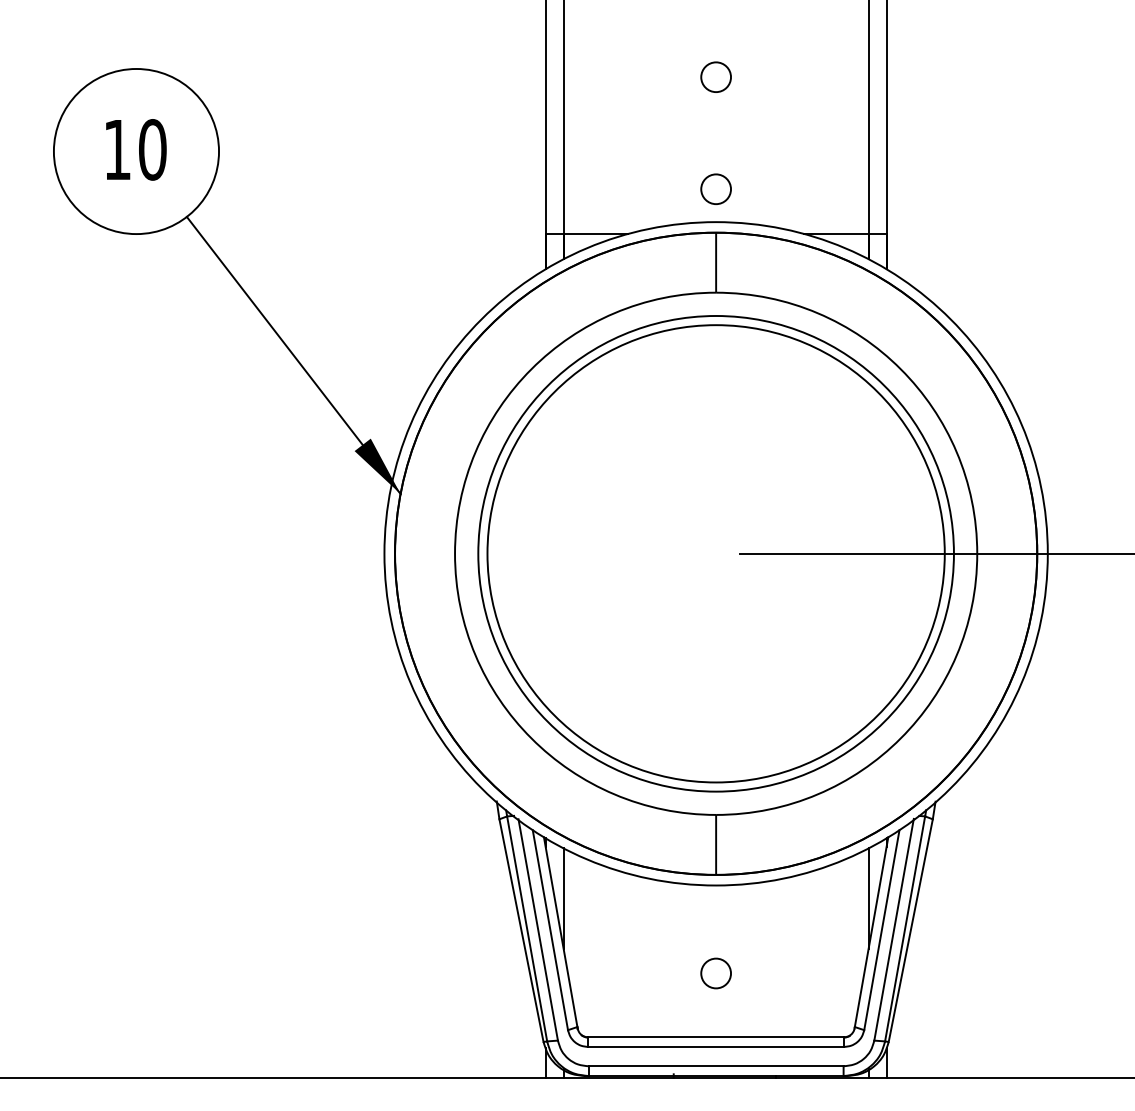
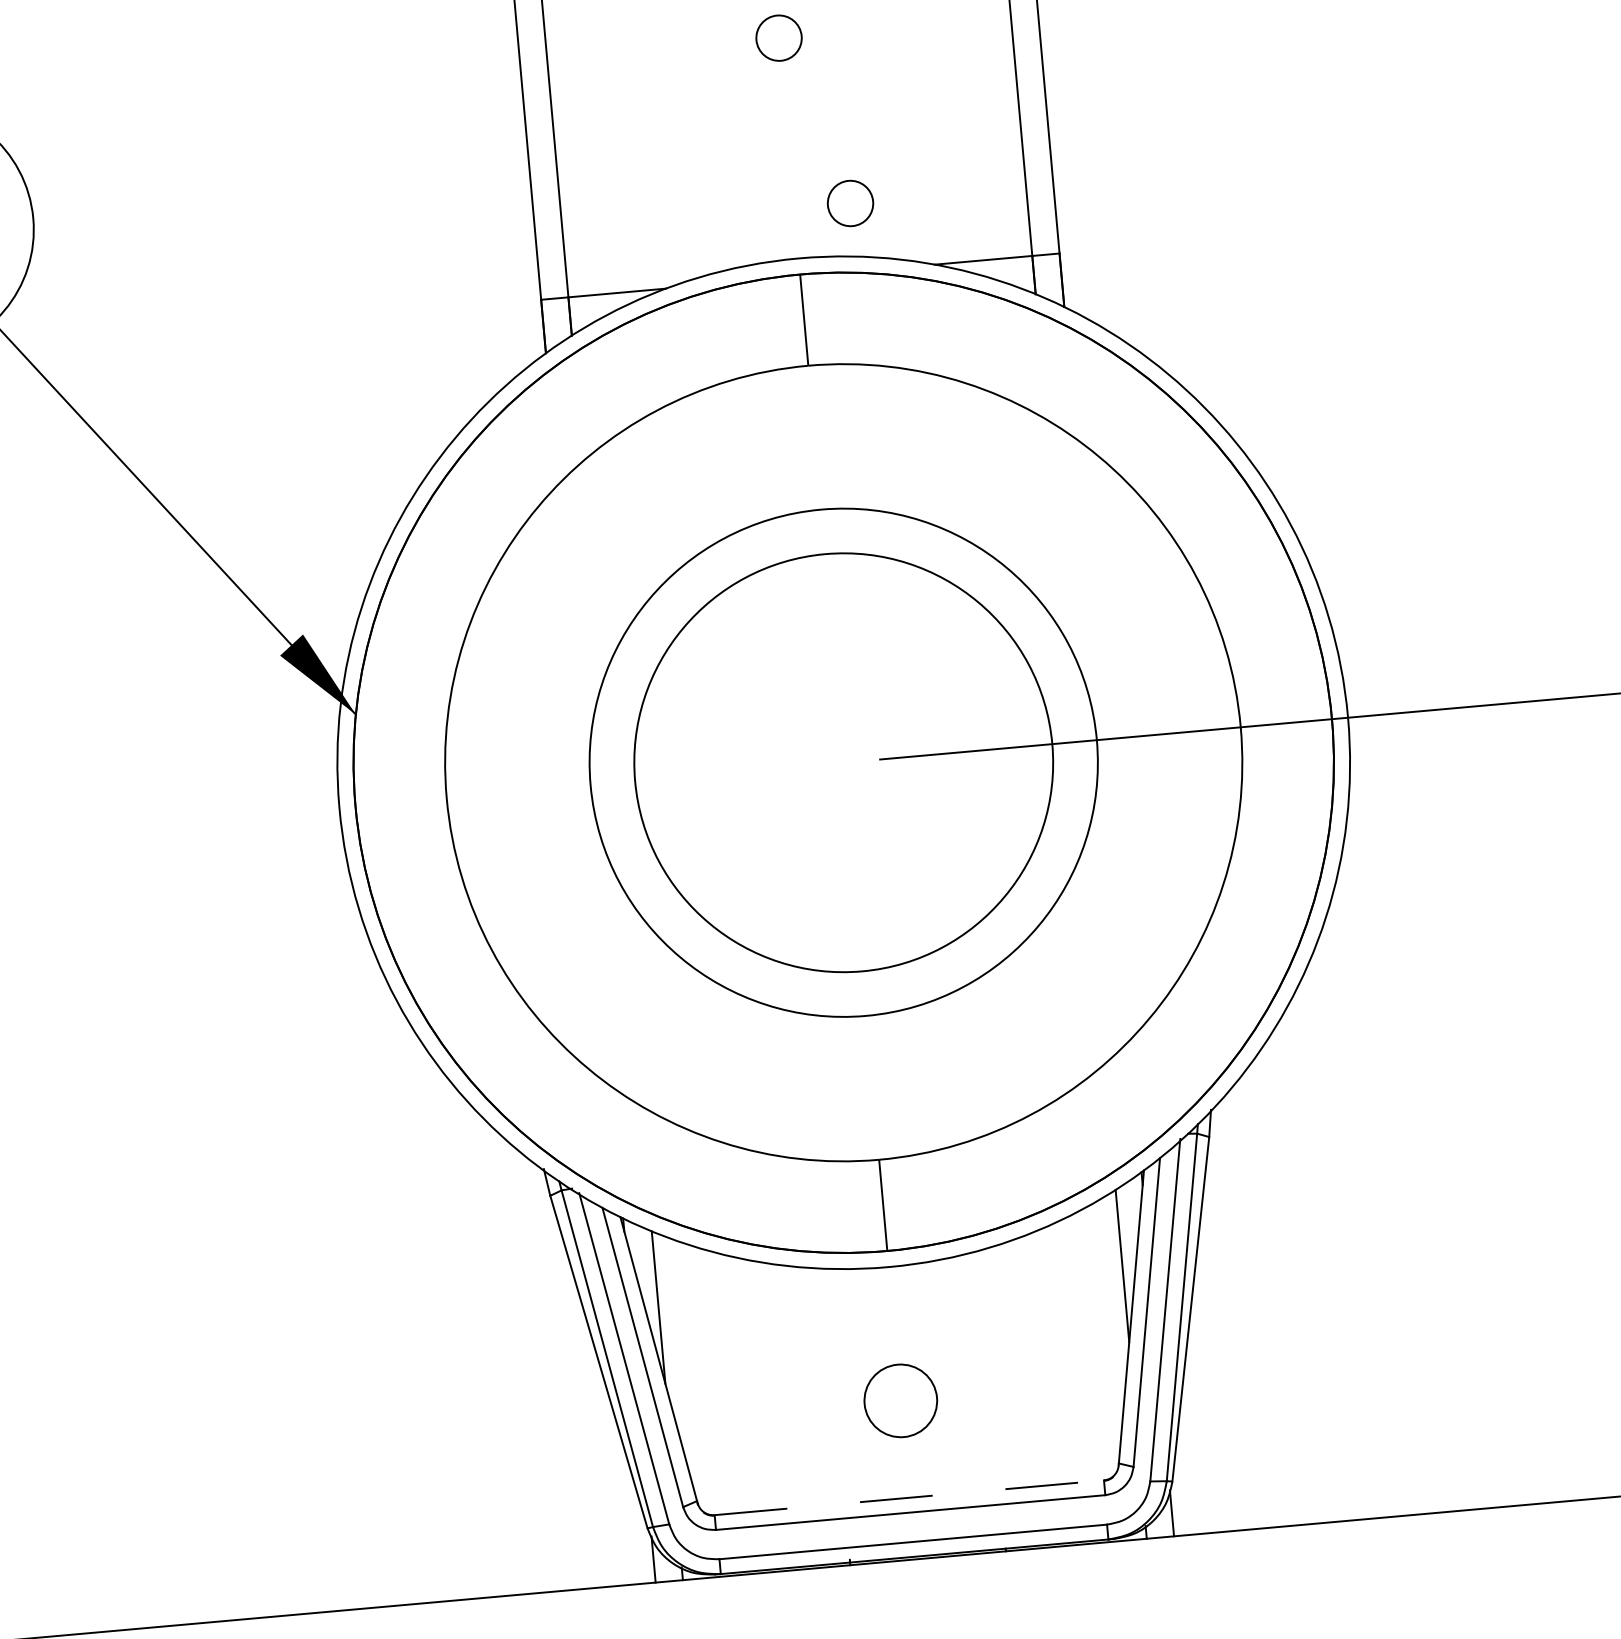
circle: (715, 188) -> (849, 202), moved
circle: (715, 553) -> (842, 762), size x0.6
circle: (715, 553) -> (842, 762), size x0.7
circle: (715, 973) -> (899, 1400), size x1.6
line: (716, 1037) -> (909, 1498), solid -> dashed

